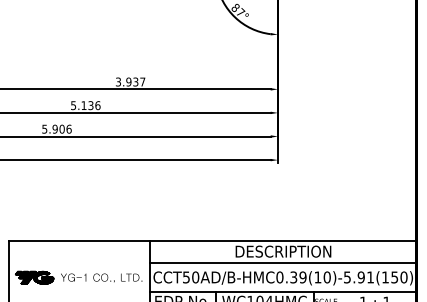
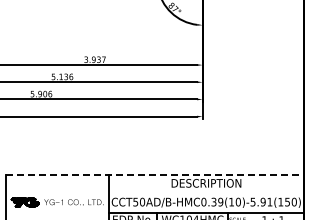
line: (213, 240) -> (155, 175), solid -> dashed
line: (283, 262) -> (206, 191), removed

